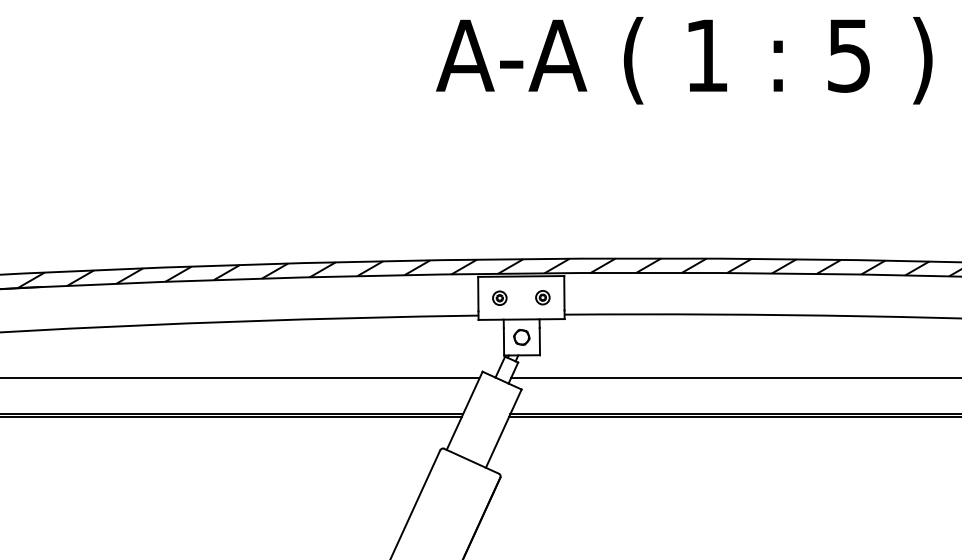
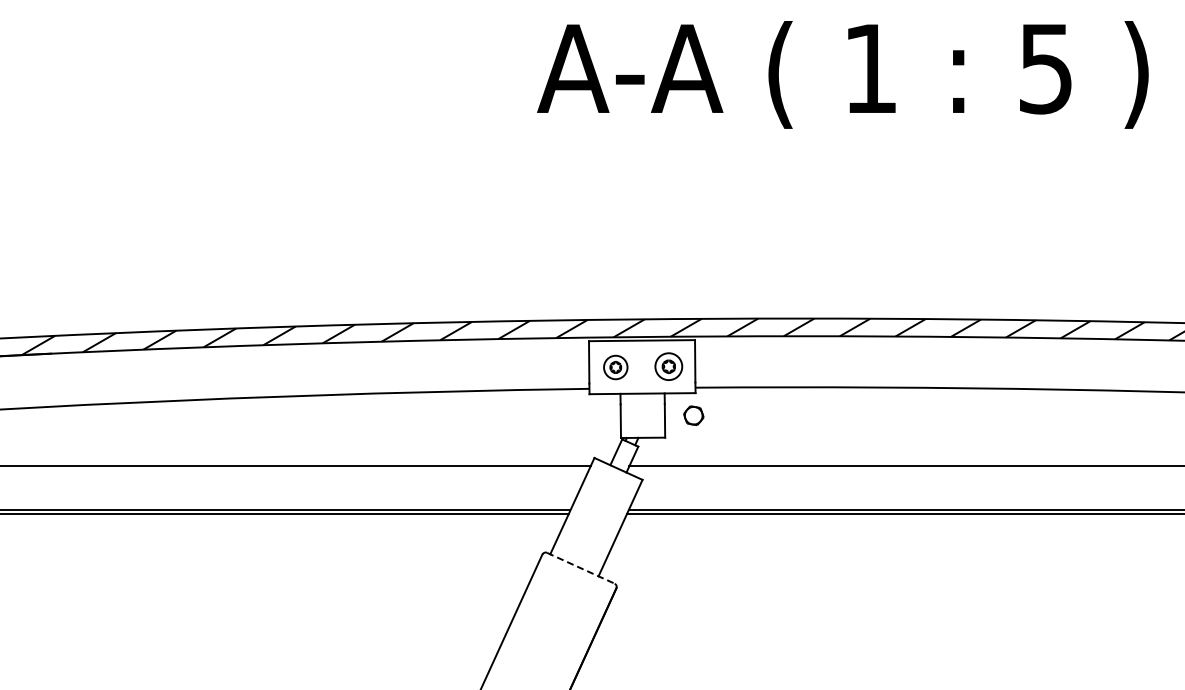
part: (542, 297) -> (668, 366), size x1.6
part: (499, 298) -> (615, 367), size x1.4
part: (521, 337) -> (693, 415), moved
line: (472, 461) -> (581, 568), solid -> dashed

